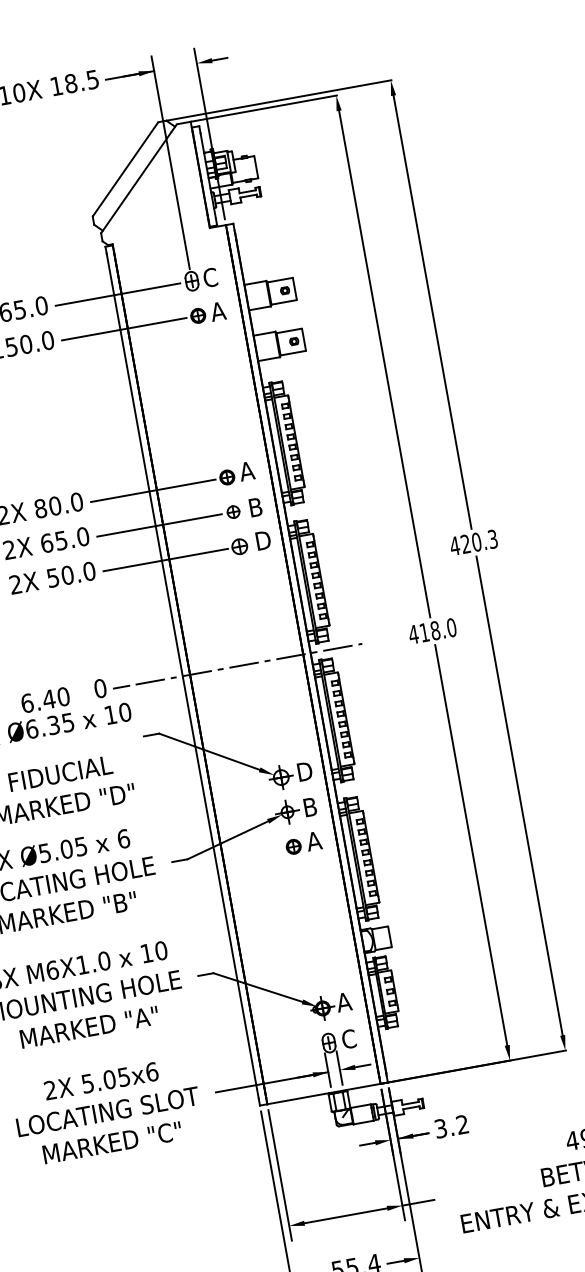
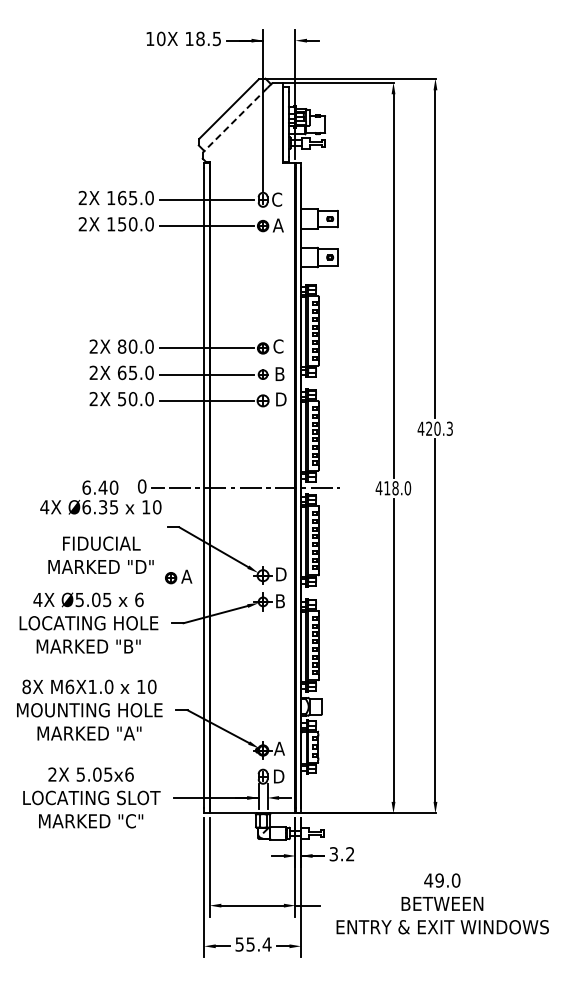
line: (136, 183) -> (235, 120), solid -> dashed
text: (245, 471) -> (277, 346), A -> C
part: (303, 842) -> (178, 576), moved
text: (349, 1039) -> (278, 776), C -> D

